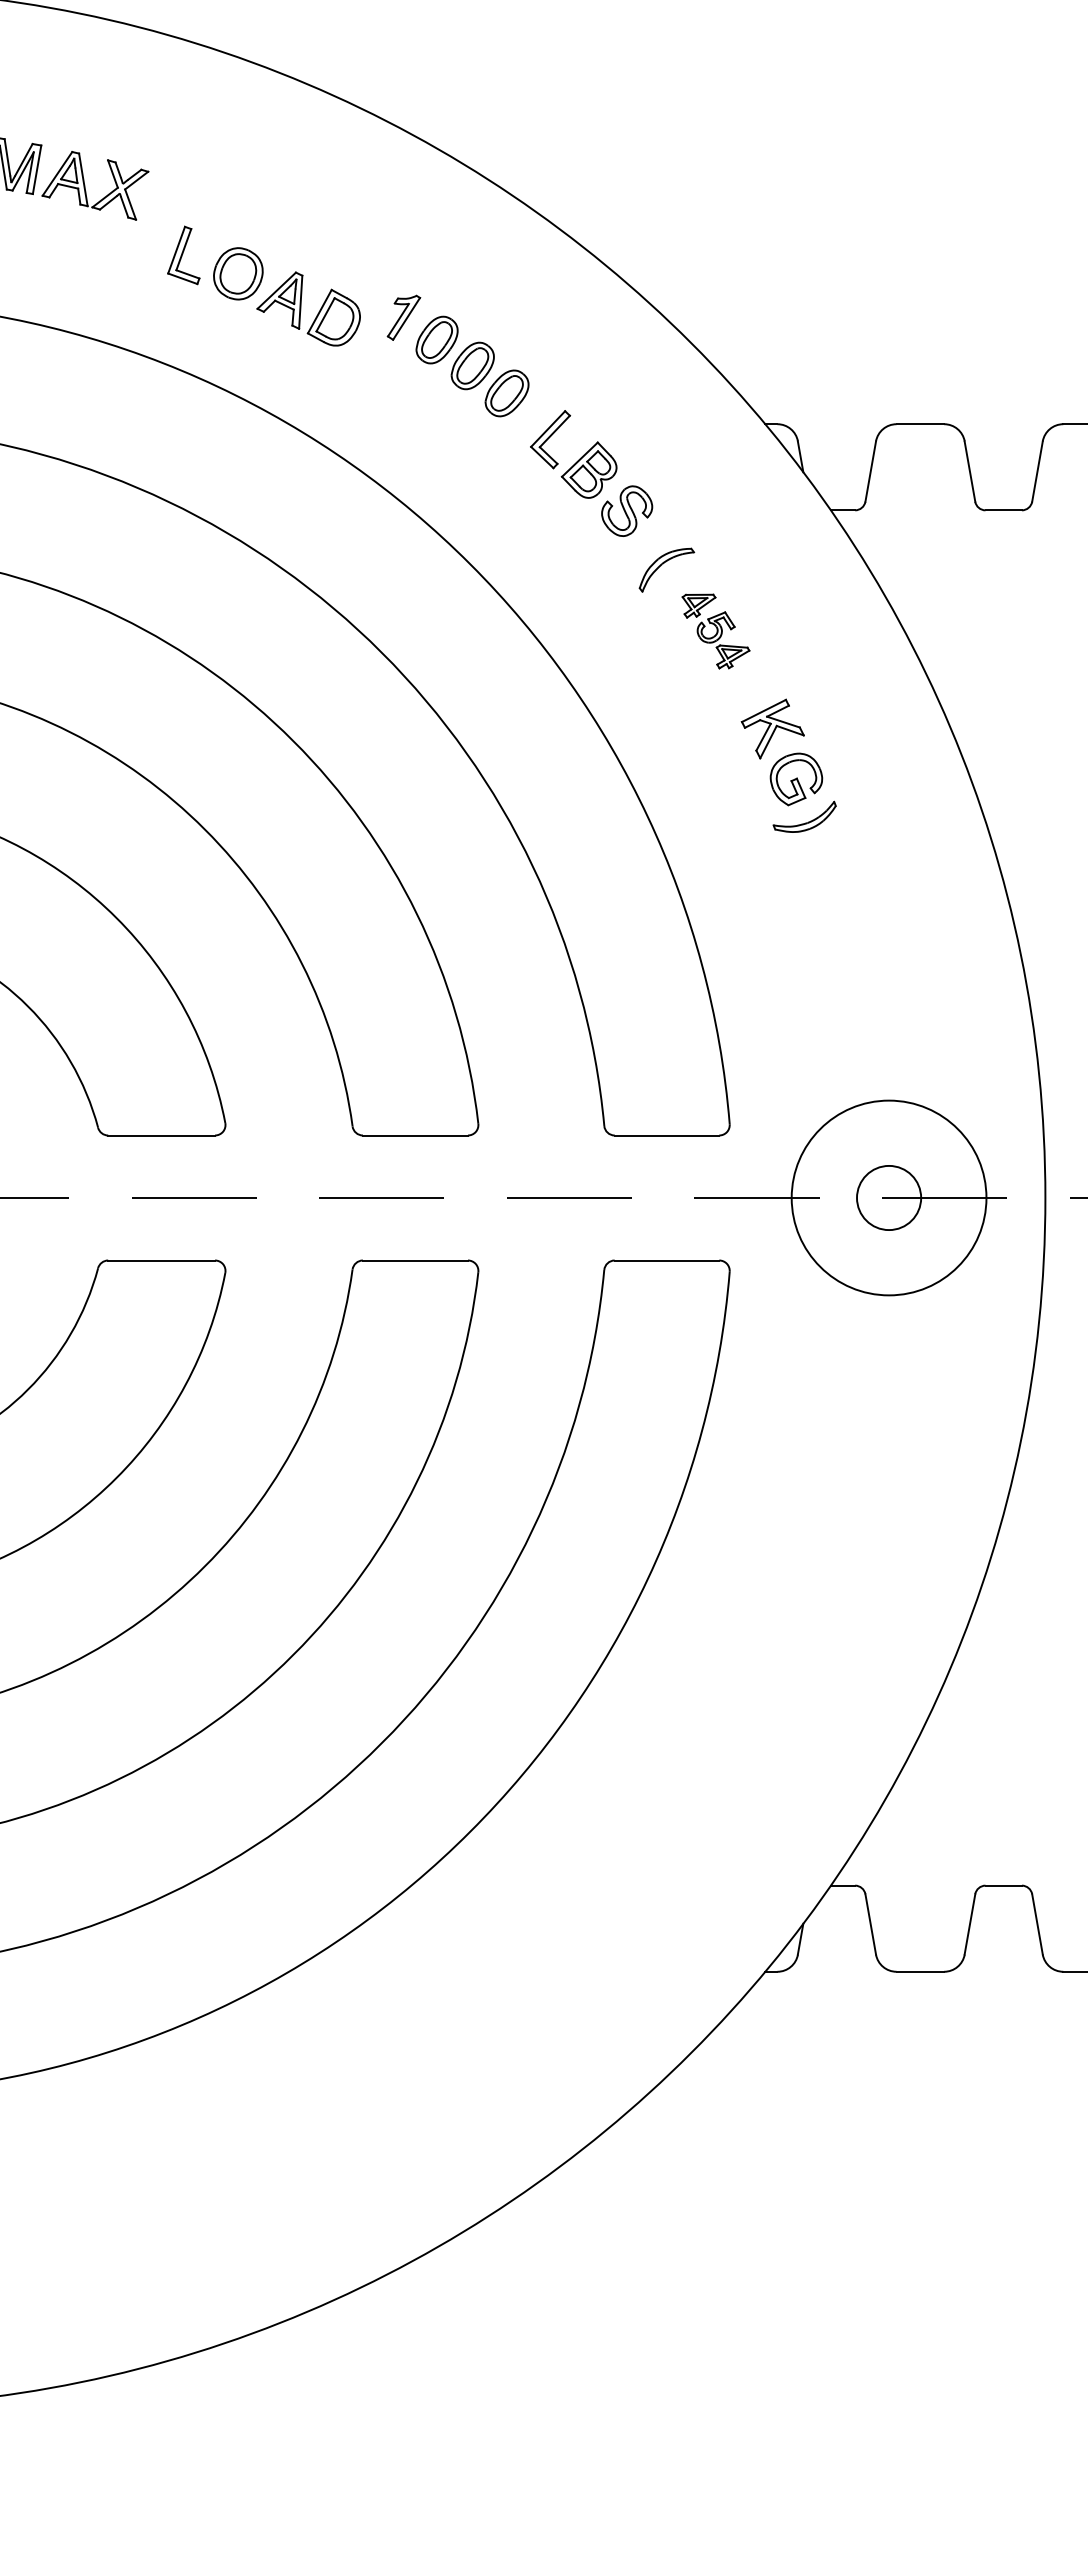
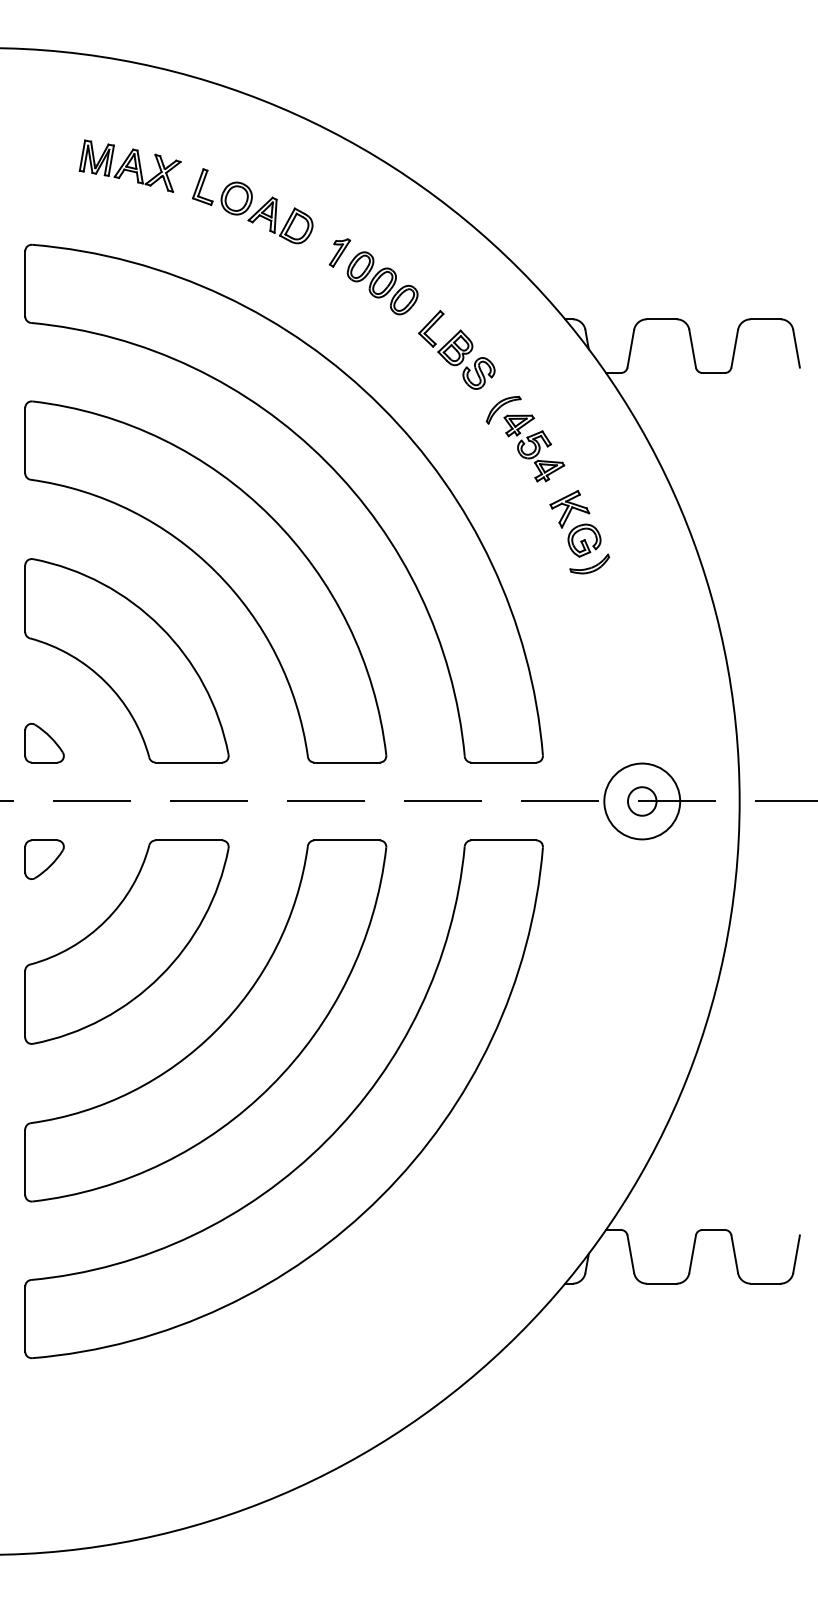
part: (263, 286) -> (252, 206), moved
part: (716, 631) -> (534, 448), size x1.43
circle: (887, 1198) -> (641, 801), size x0.71
circle: (889, 1198) -> (642, 801), size x0.62

